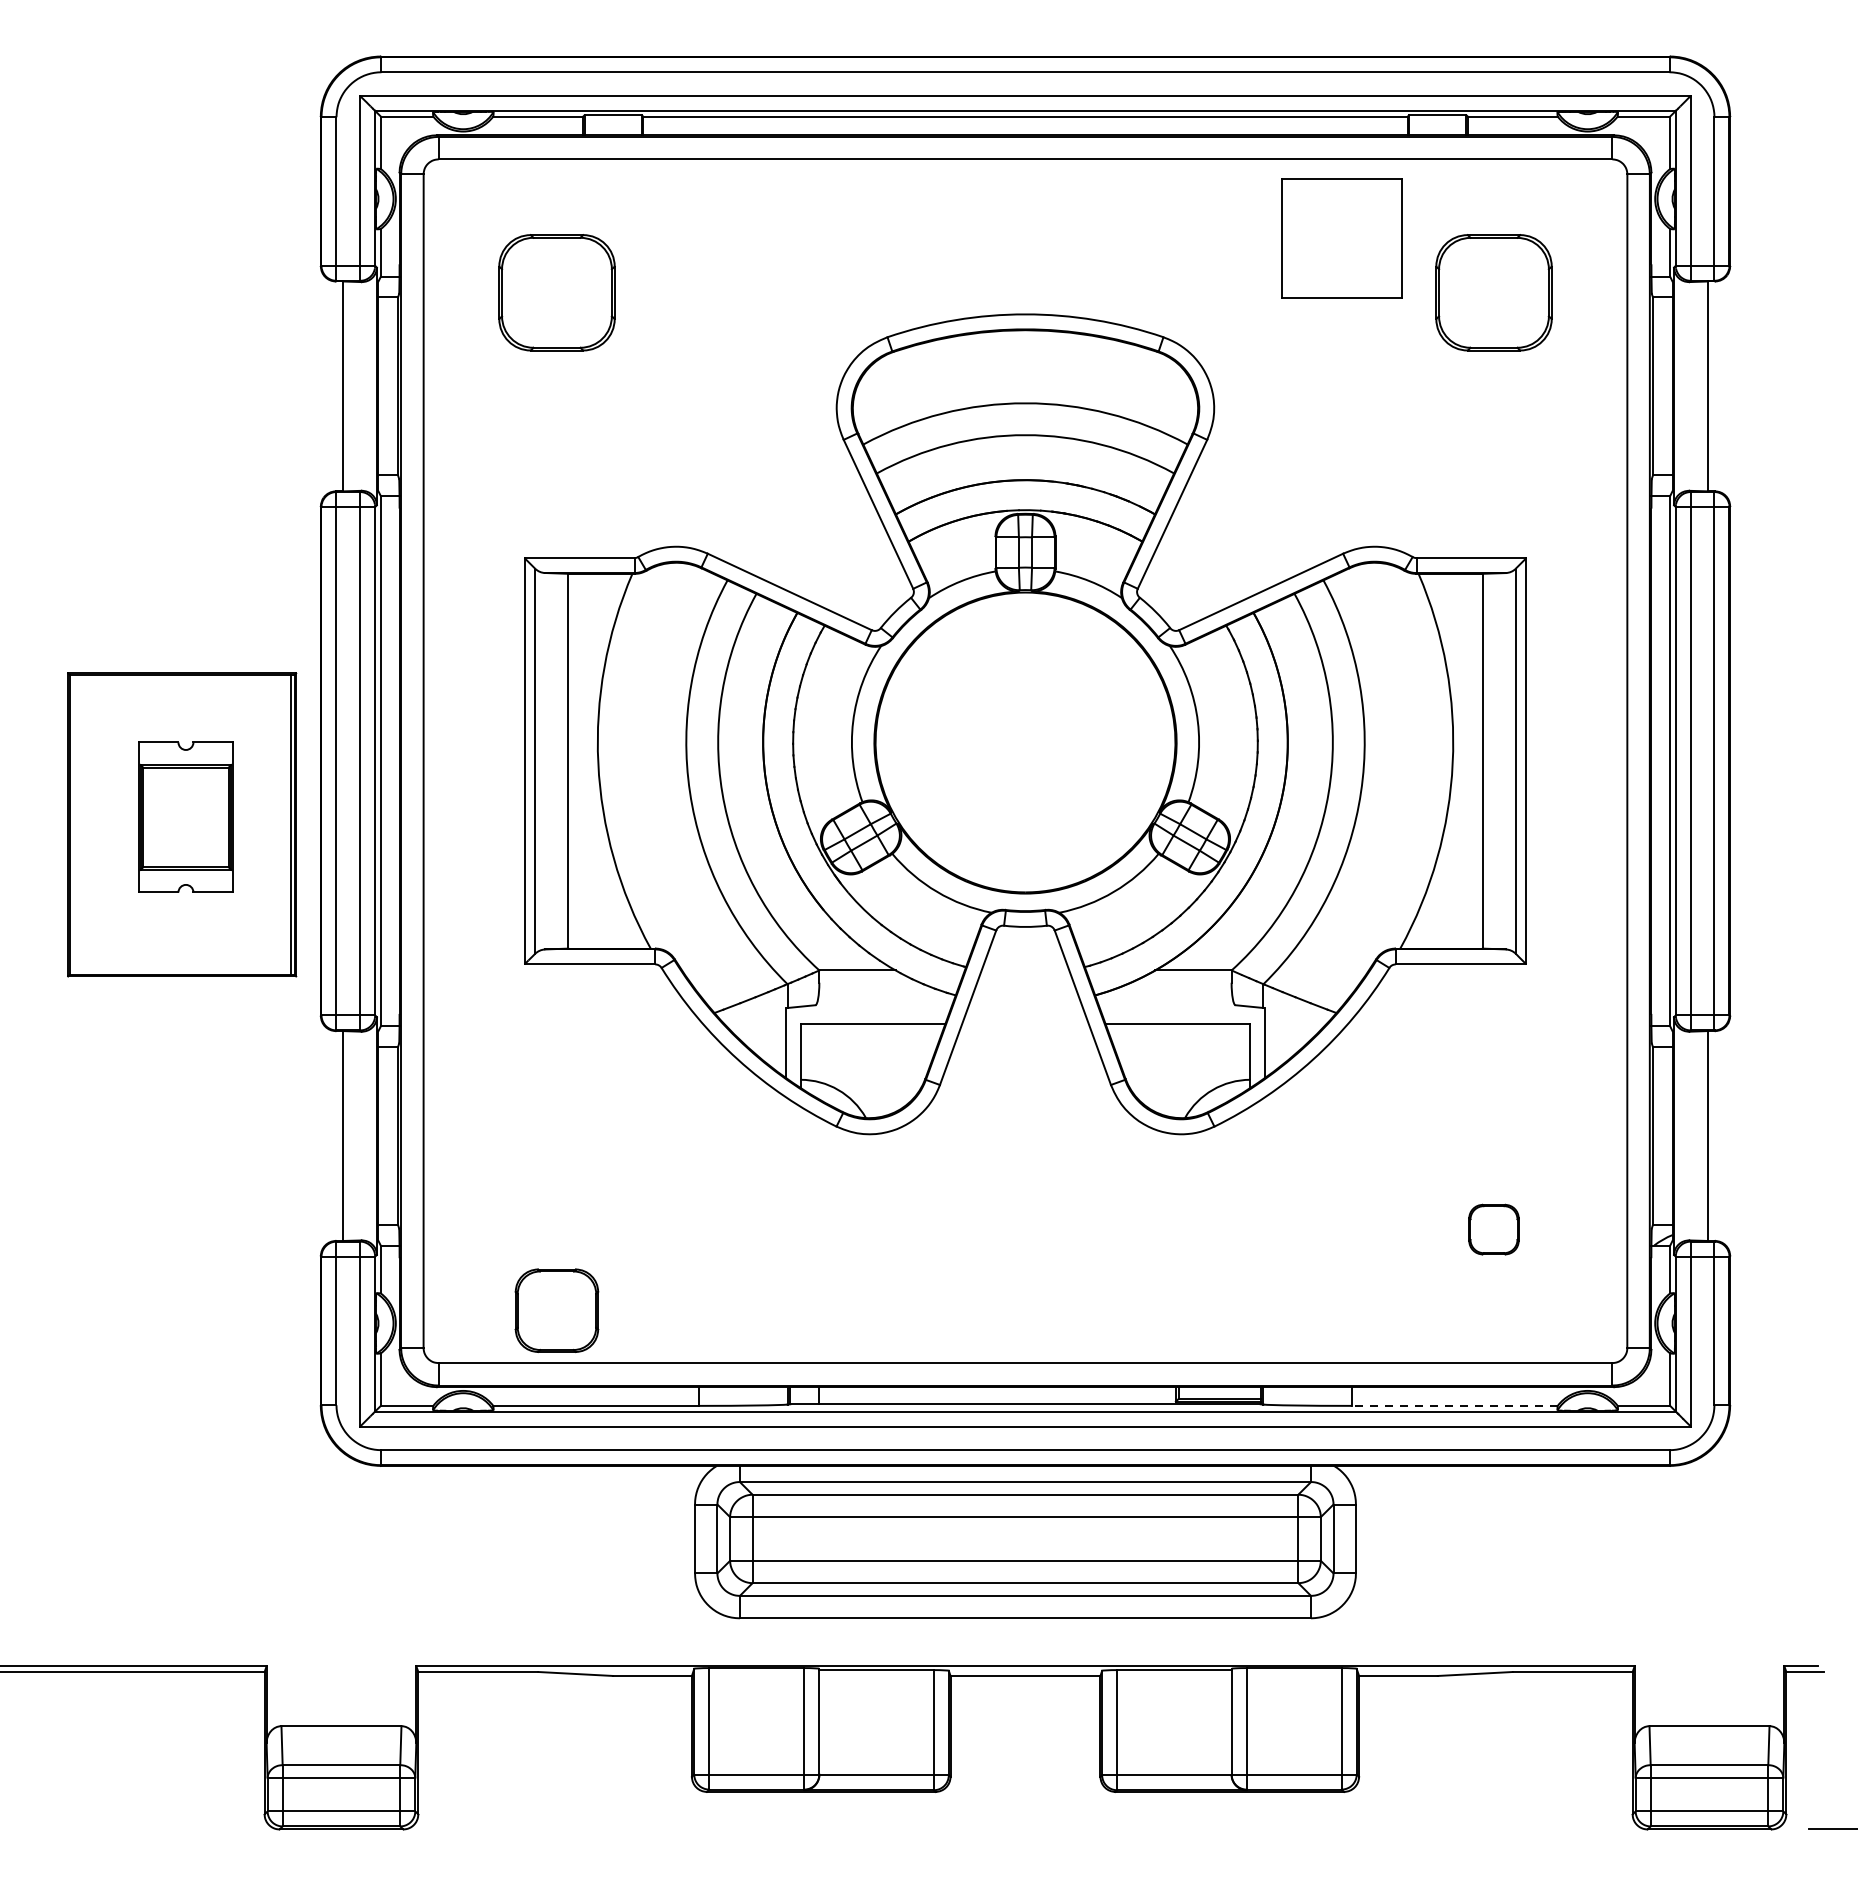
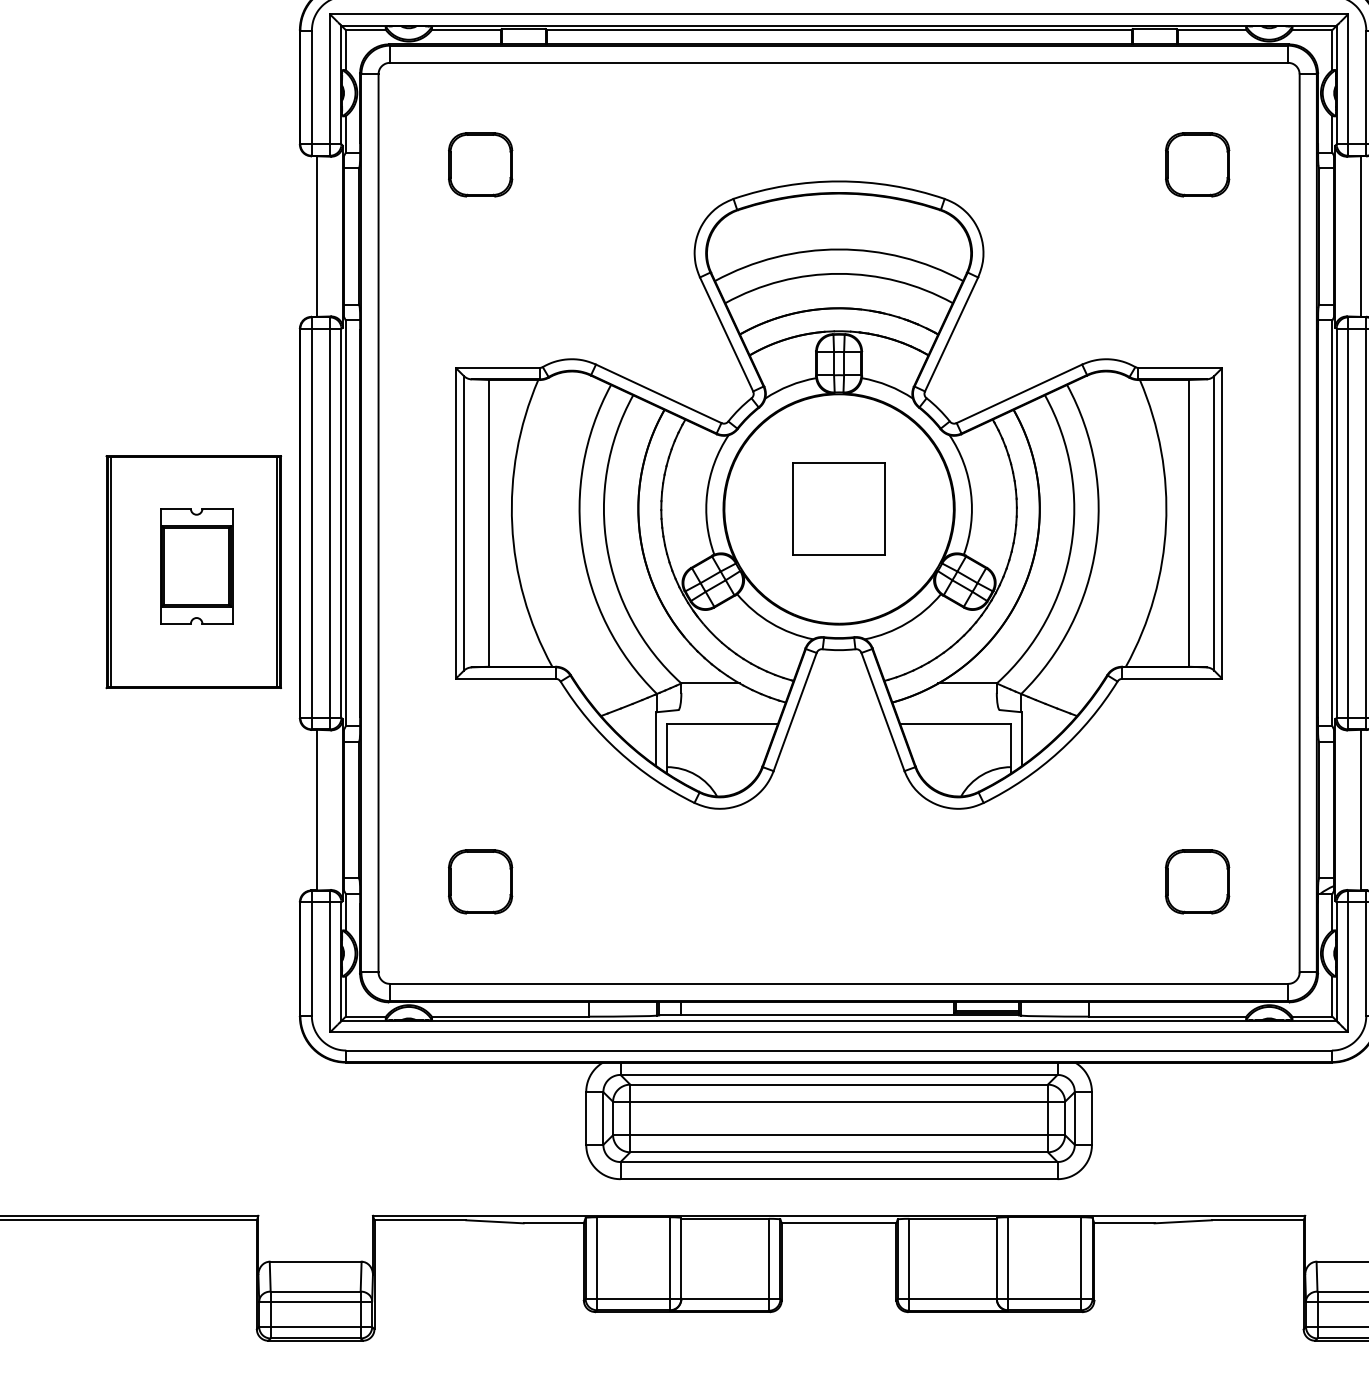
part: (1341, 238) -> (839, 509), moved
part: (556, 292) -> (480, 164), size x0.71
part: (1493, 292) -> (1197, 164), size x0.71
line: (73, 824) -> (110, 571), added
part: (1493, 1229) -> (1197, 881), size x1.67
part: (556, 1310) -> (480, 881), moved
line: (1454, 1405) -> (1167, 1016), dashed -> solid

